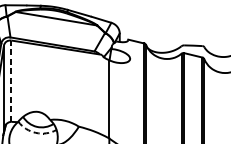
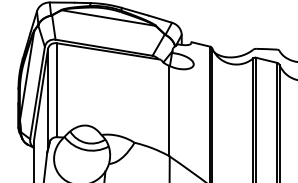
line: (11, 81) -> (56, 90), dashed -> solid
arc: (35, 132) -> (84, 149), dashed -> solid

